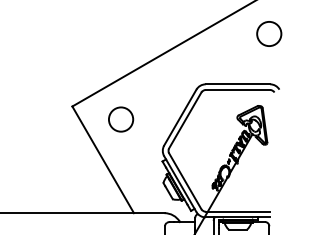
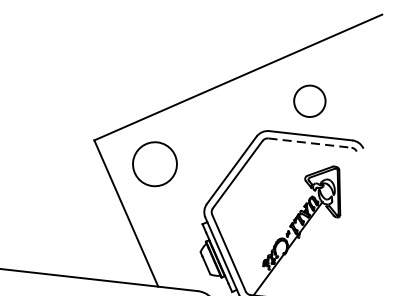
circle: (269, 33) -> (310, 100), moved
line: (238, 90) -> (310, 143), solid -> dashed
circle: (121, 119) -> (155, 164), size x1.4

